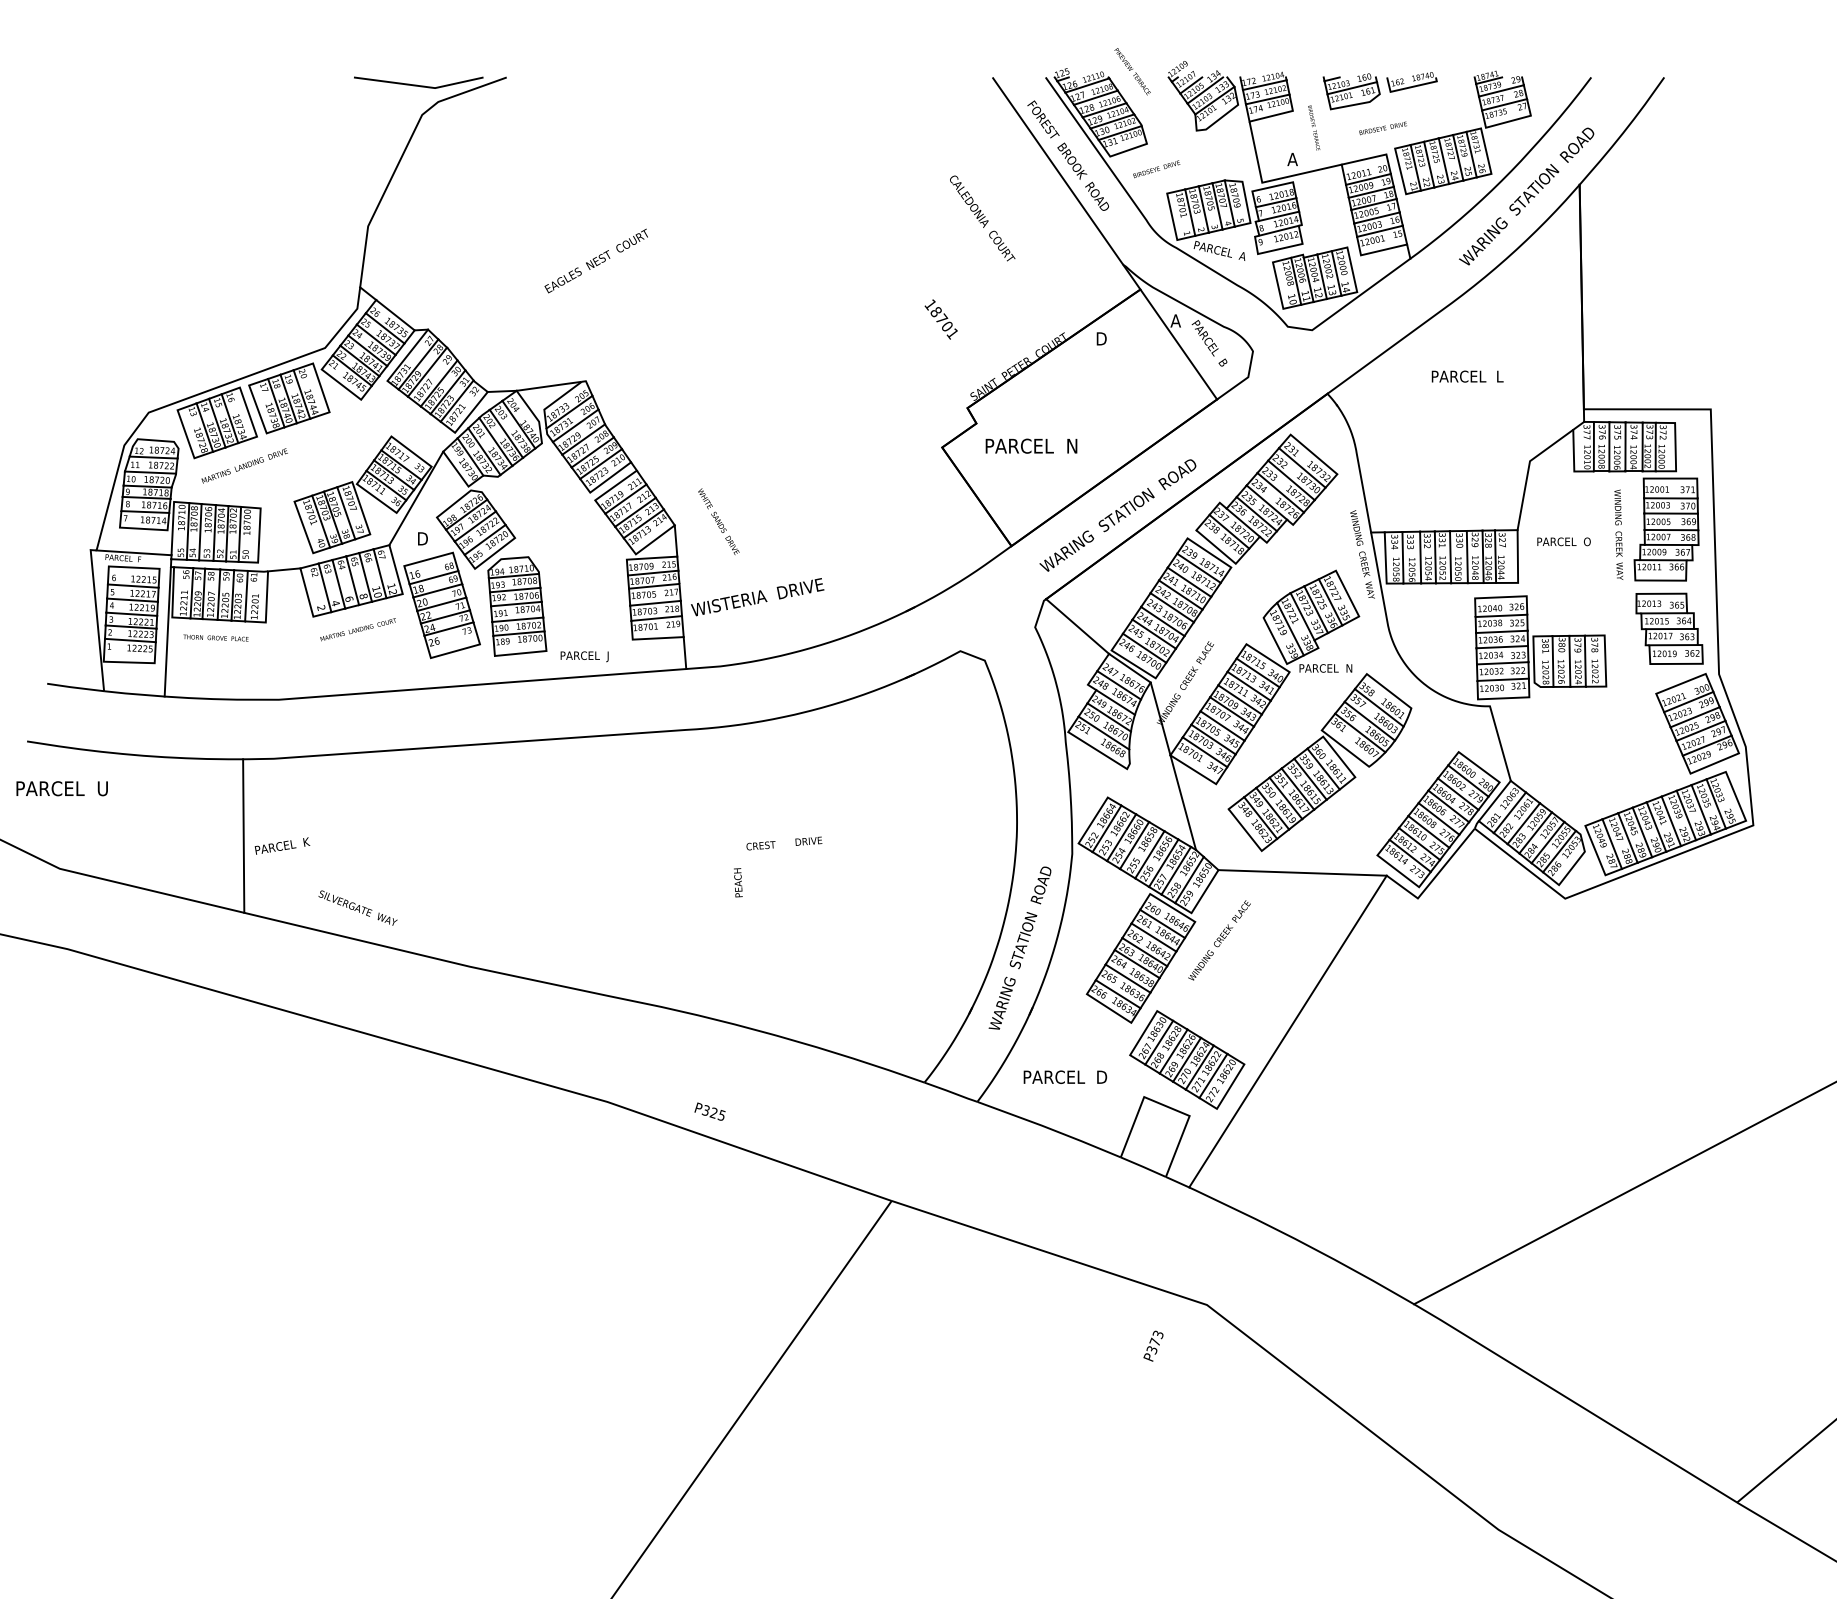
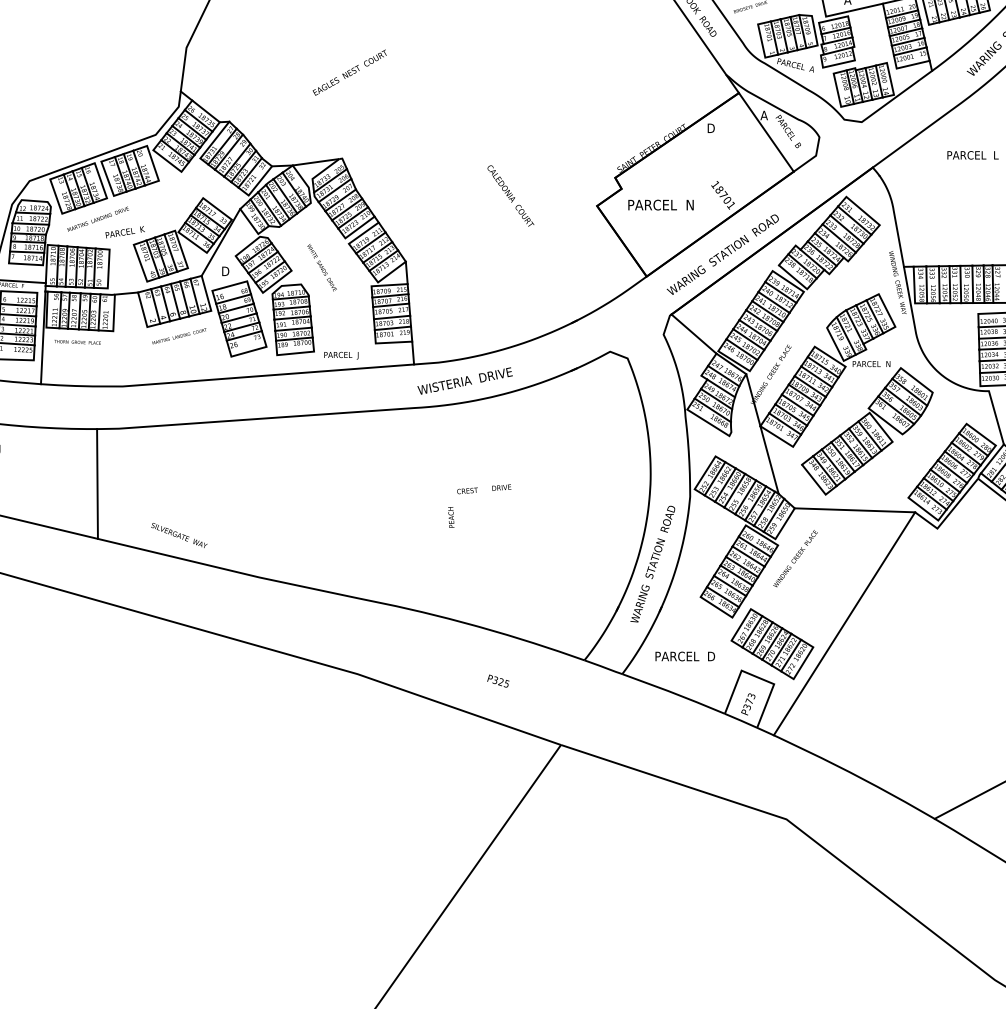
text: (982, 218) -> (510, 196), moved
text: (940, 319) -> (722, 195), moved
text: (718, 521) -> (321, 267), moved
text: (757, 597) -> (465, 381), moved
text: (282, 845) -> (125, 231), moved
text: (709, 1111) -> (497, 681), moved
text: (1153, 1345) -> (748, 703), moved

